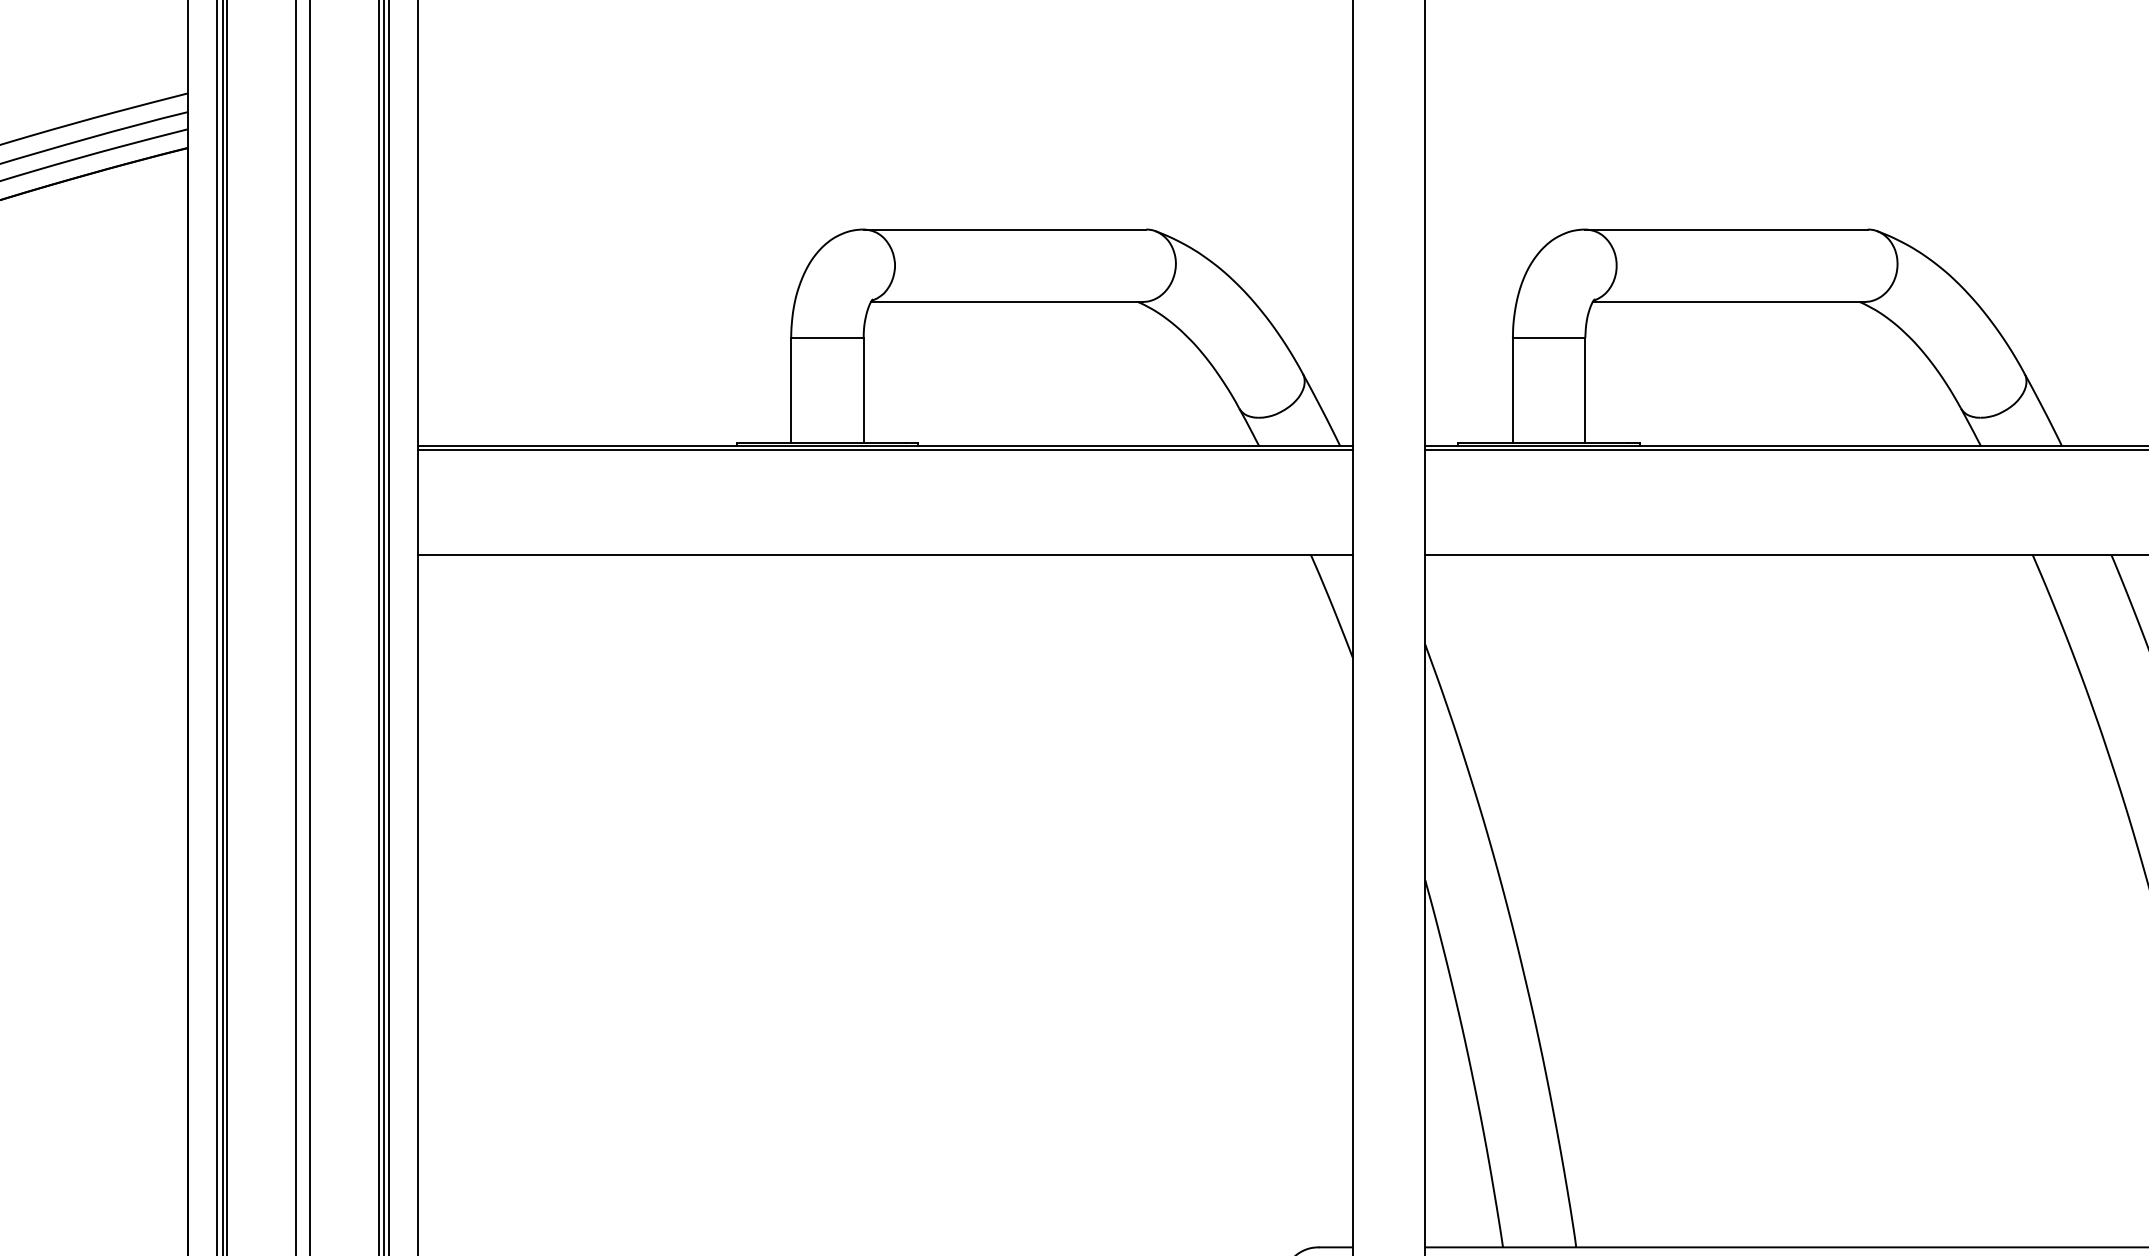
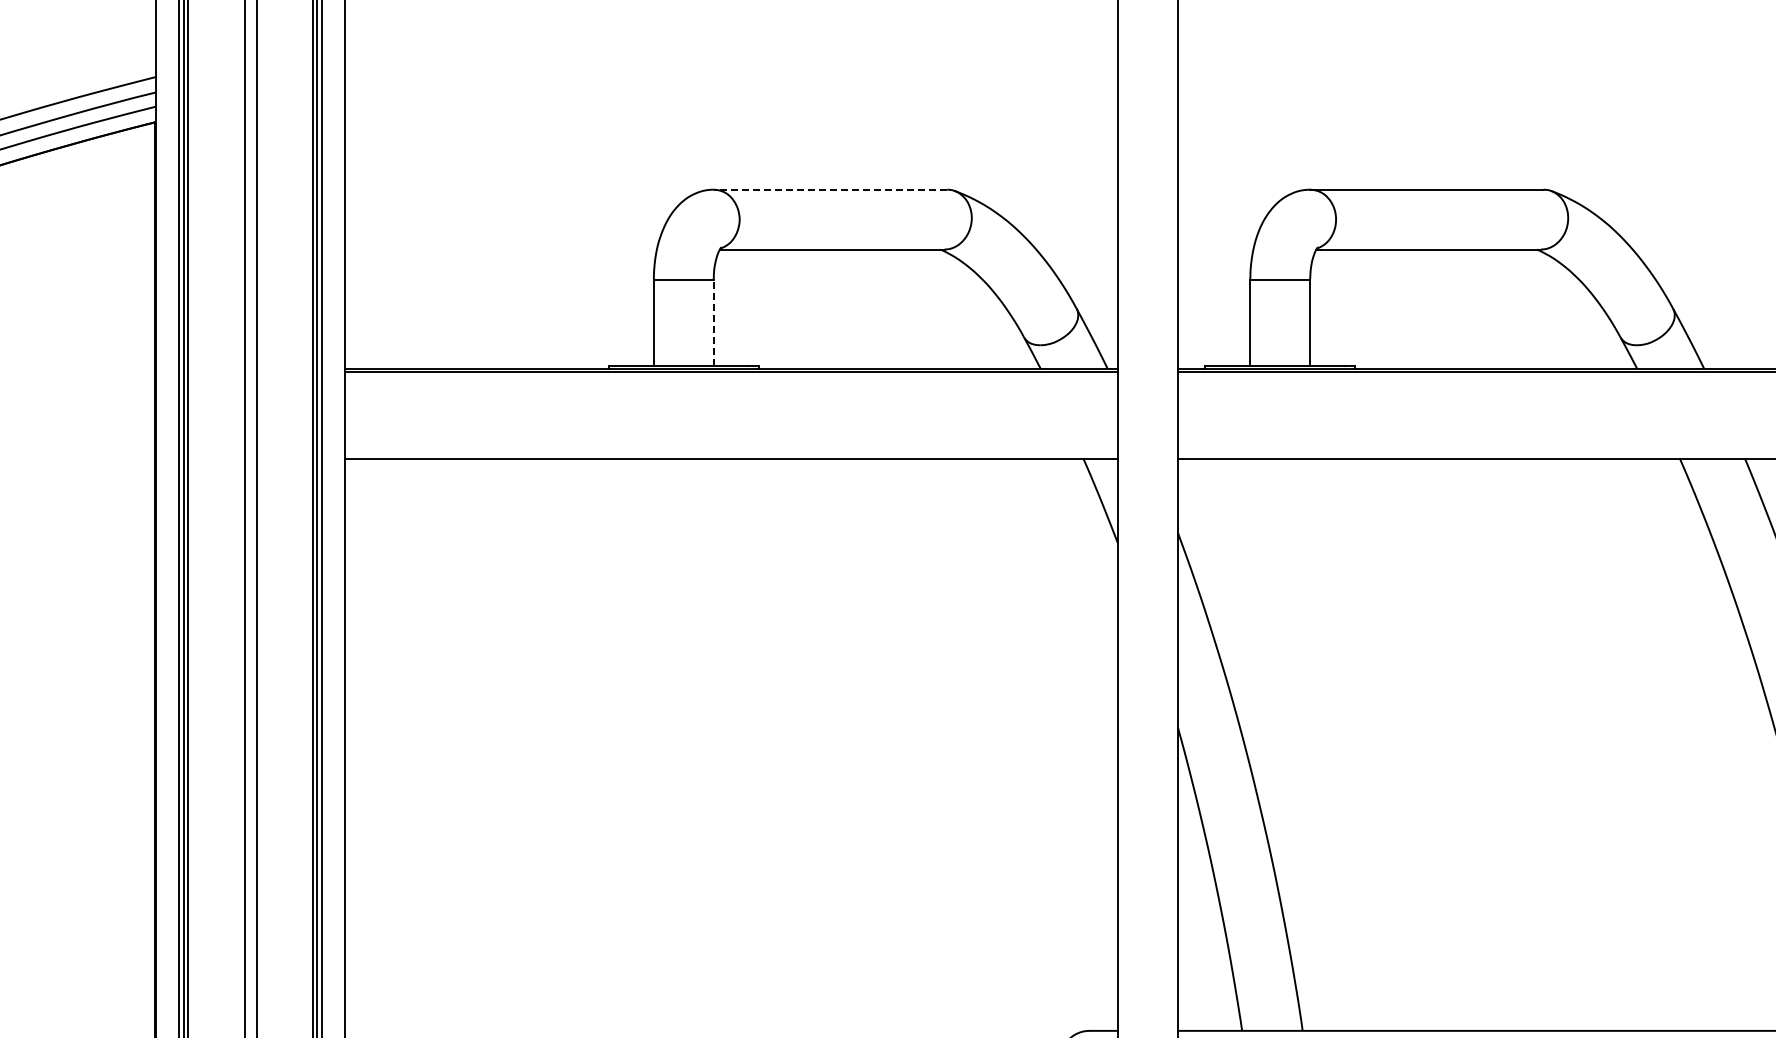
line: (1004, 229) -> (830, 189), solid -> dashed
line: (863, 390) -> (713, 322), solid -> dashed

